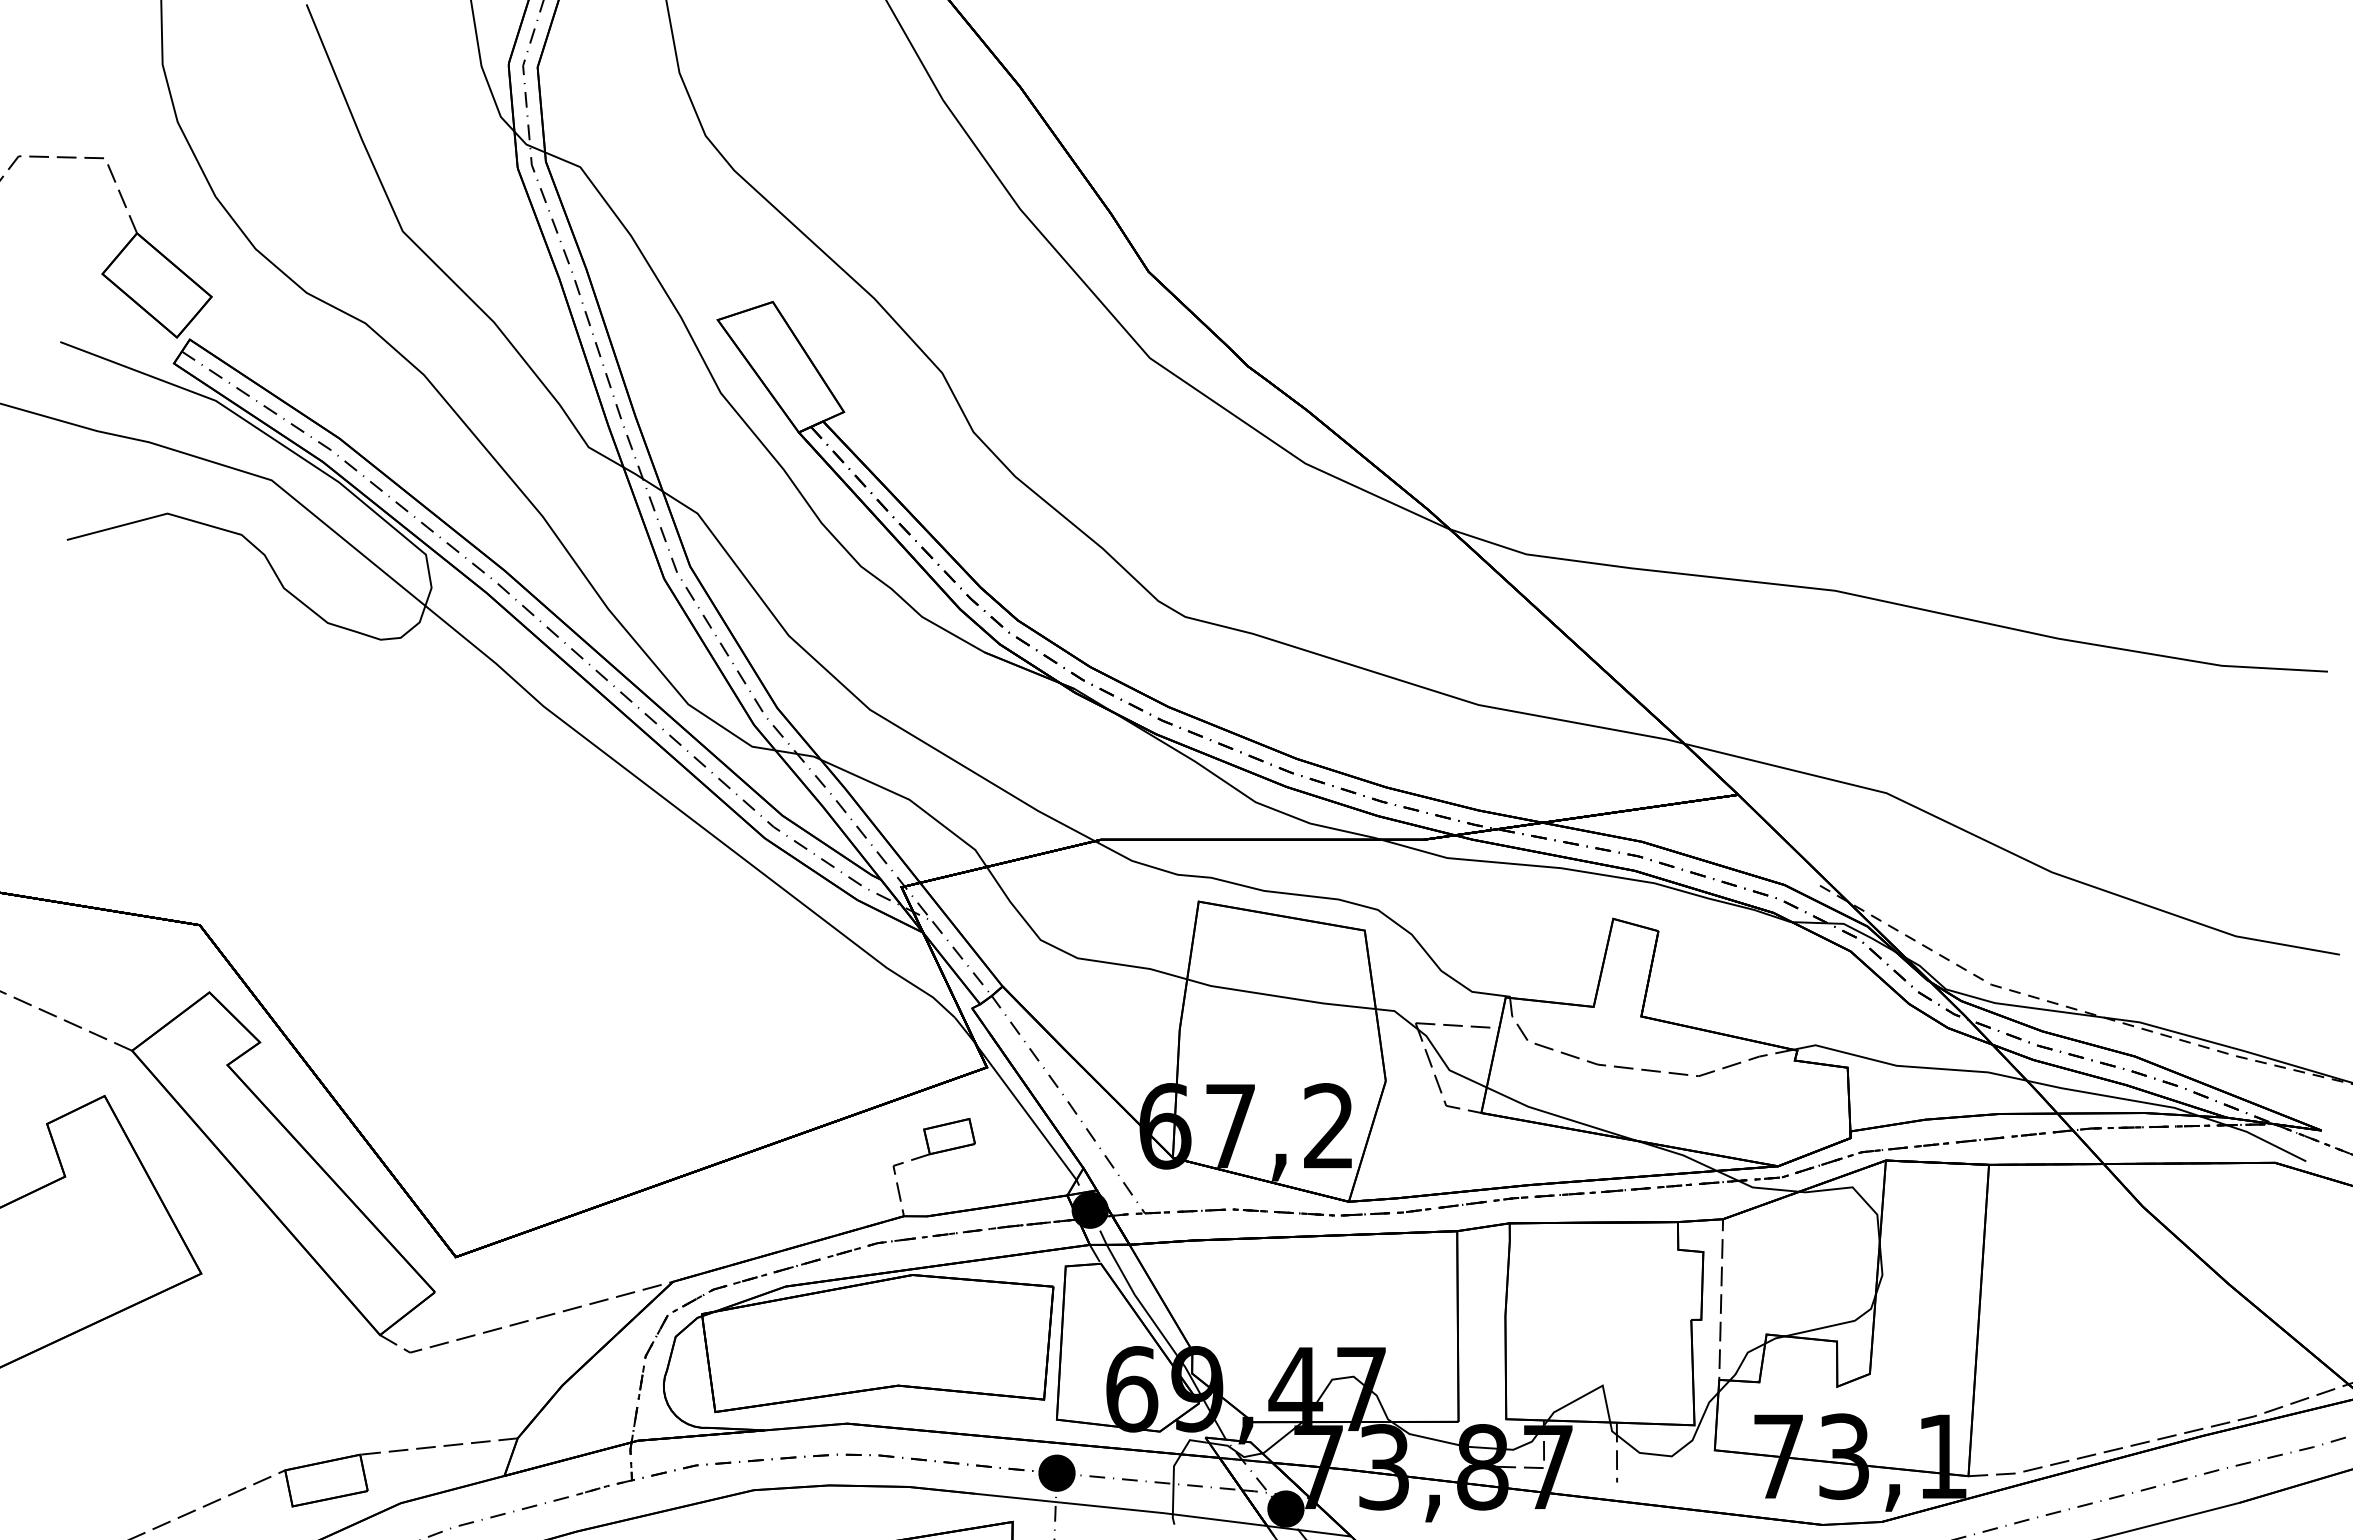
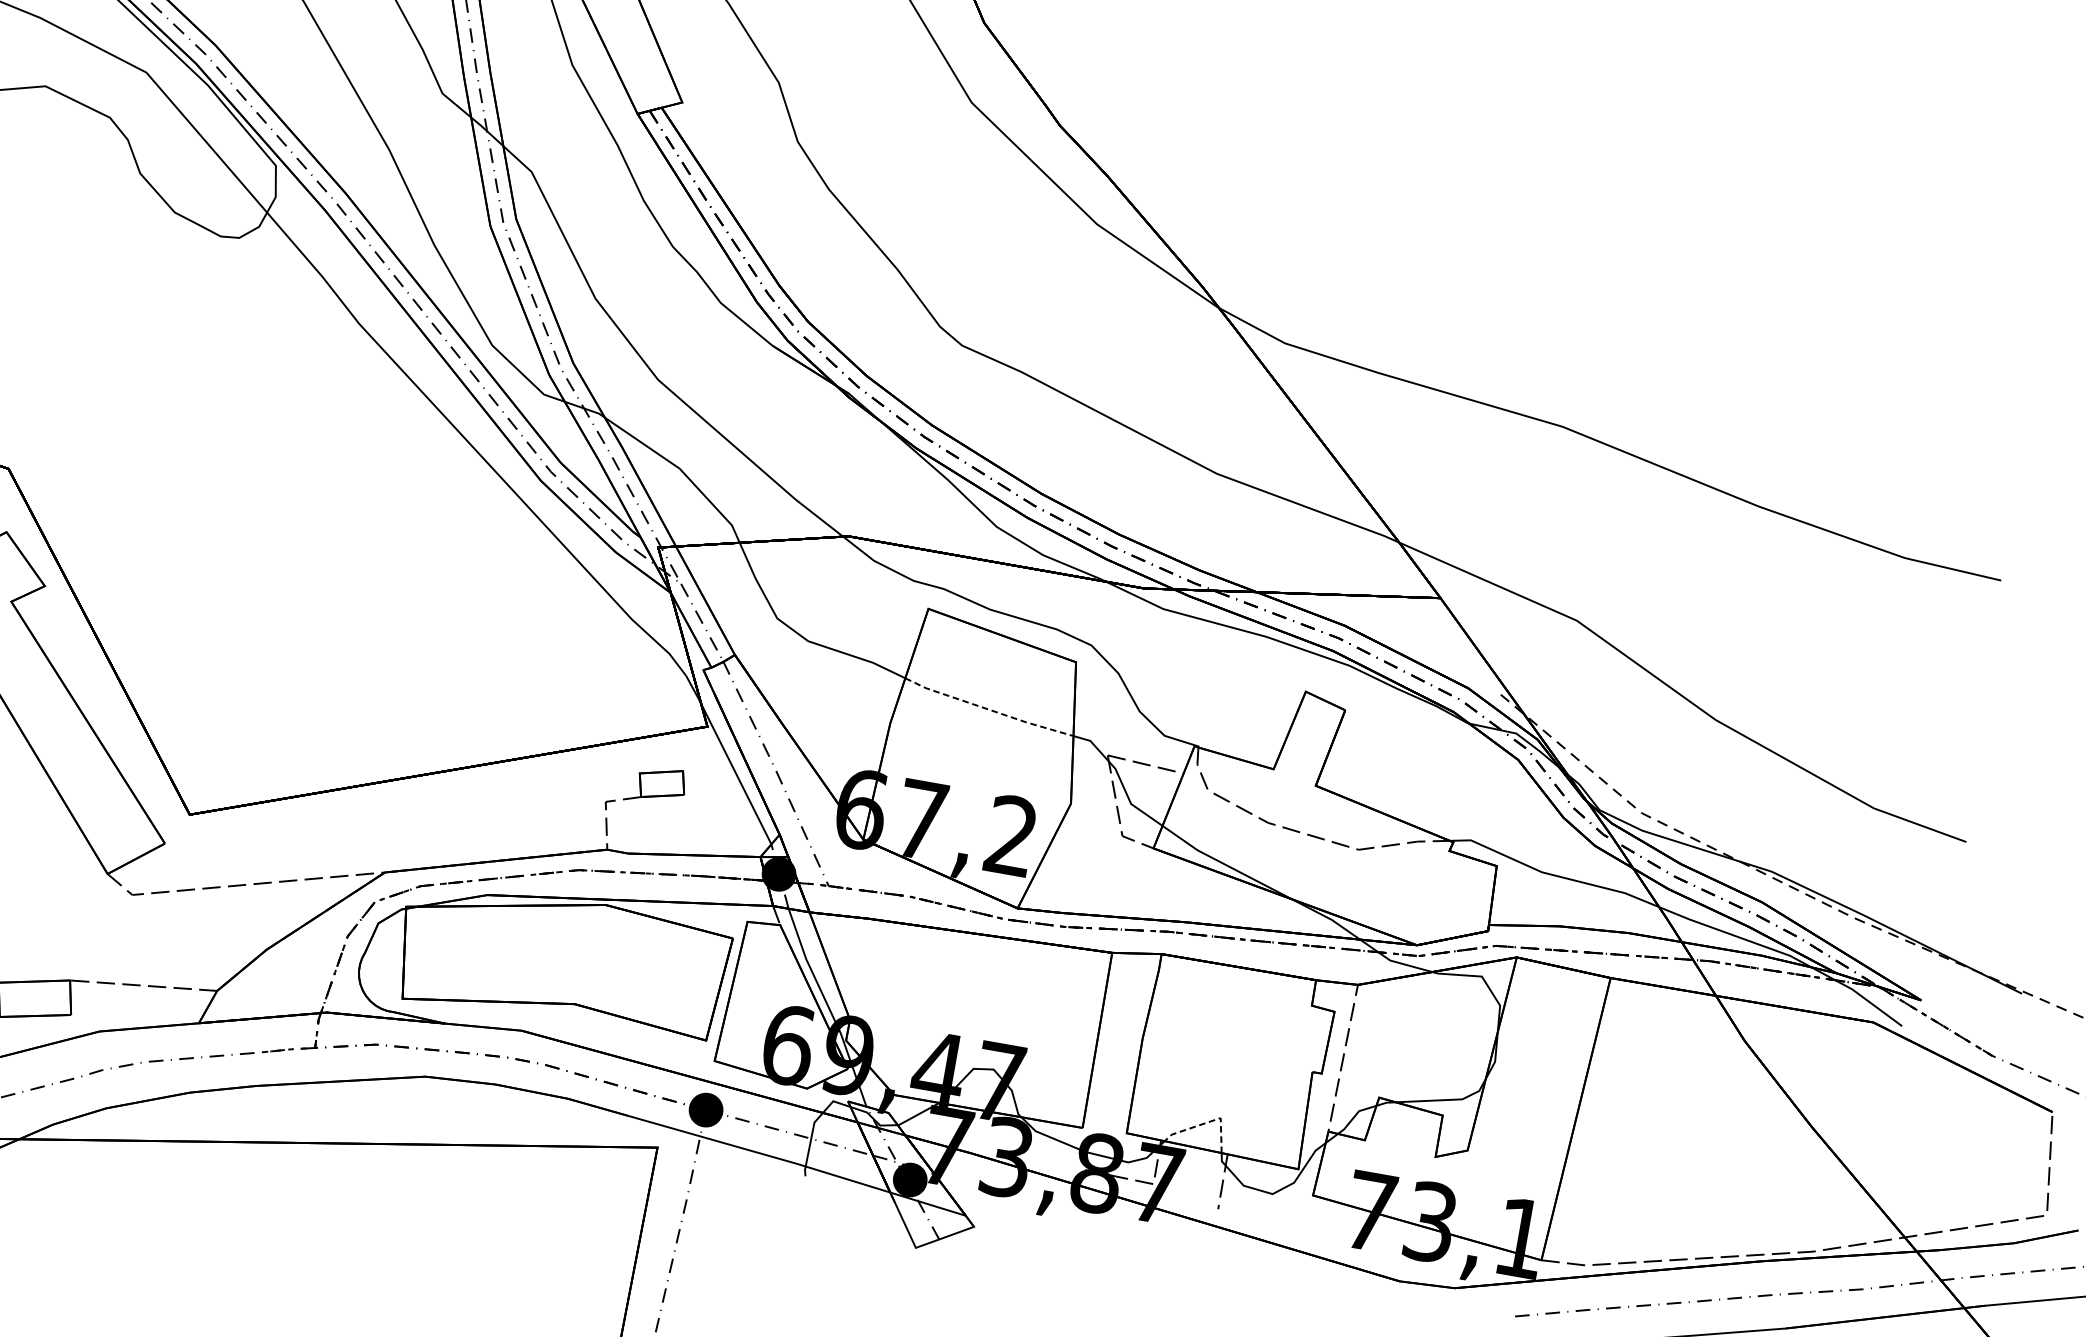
line: (1281, 996) -> (989, 709), solid -> dashed
line: (1589, 1392) -> (1207, 1122), solid -> dashed

